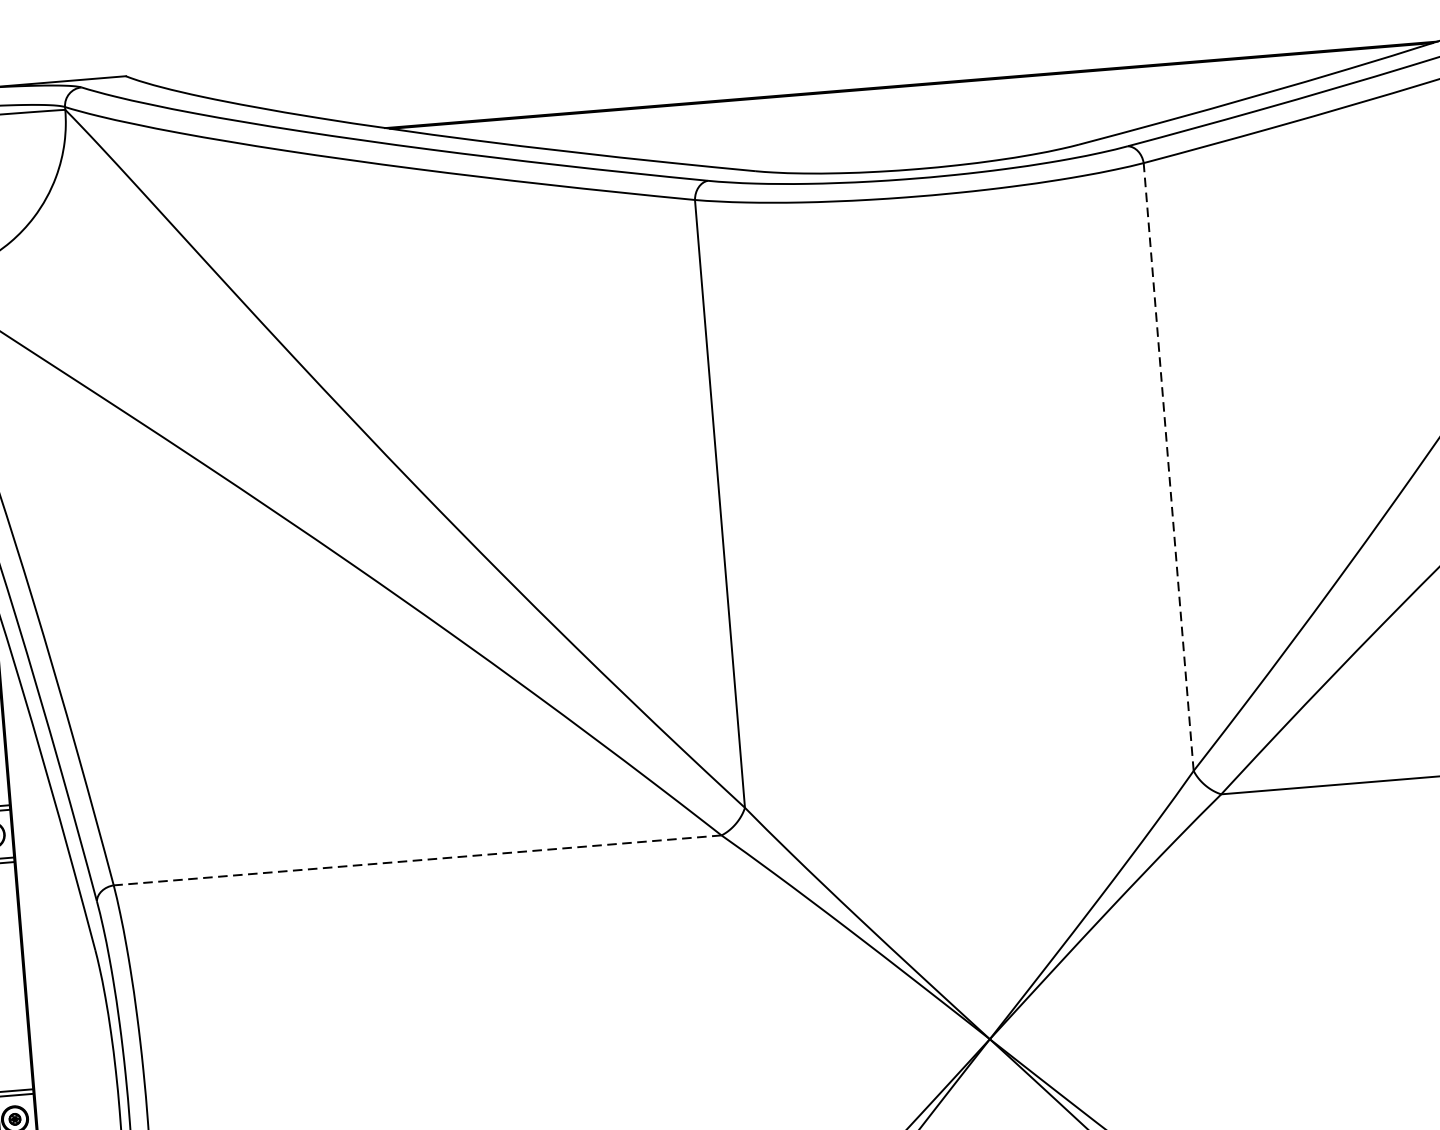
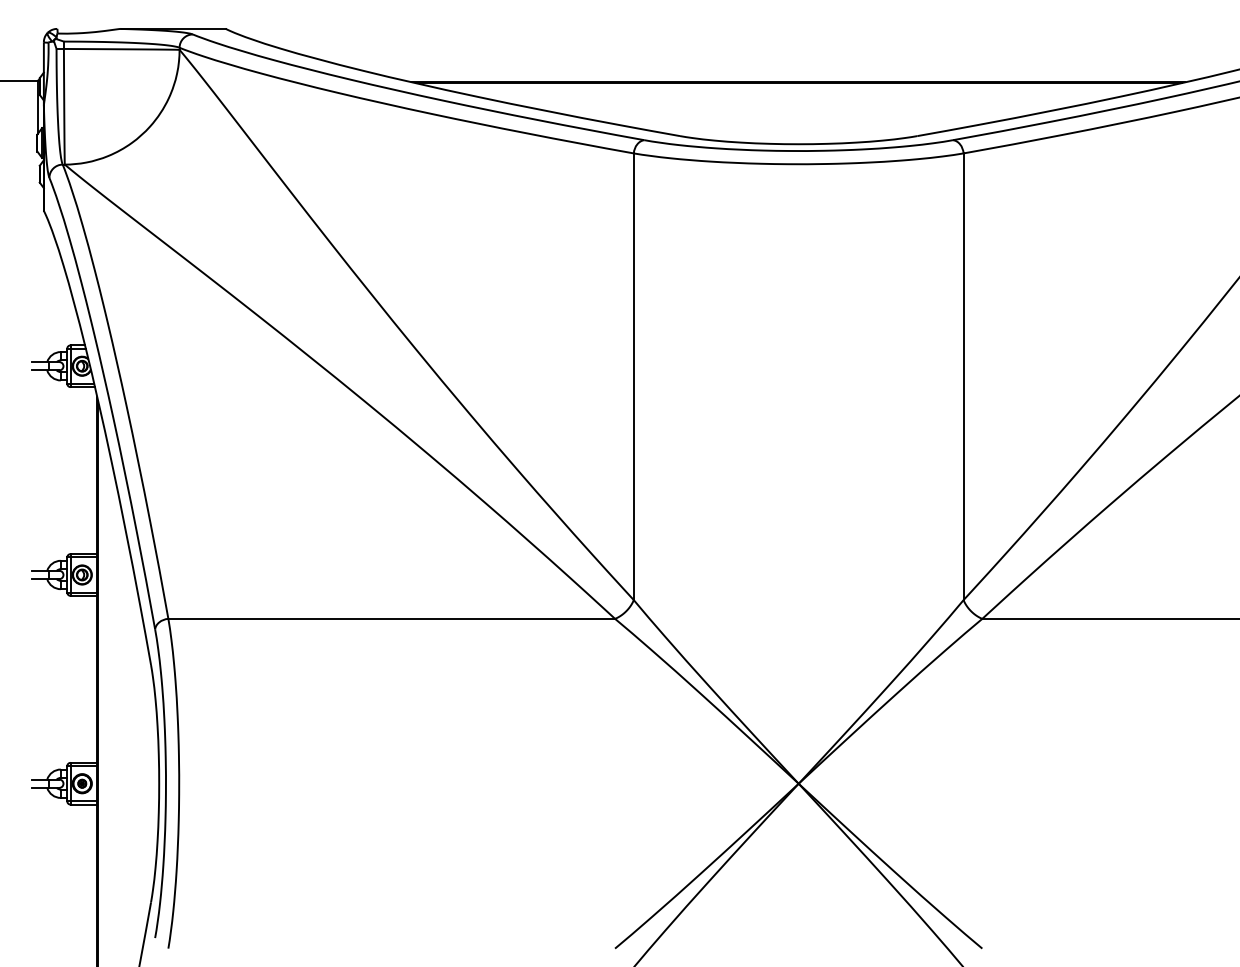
line: (1168, 466) -> (963, 376), dashed -> solid
line: (417, 859) -> (391, 618), dashed -> solid

